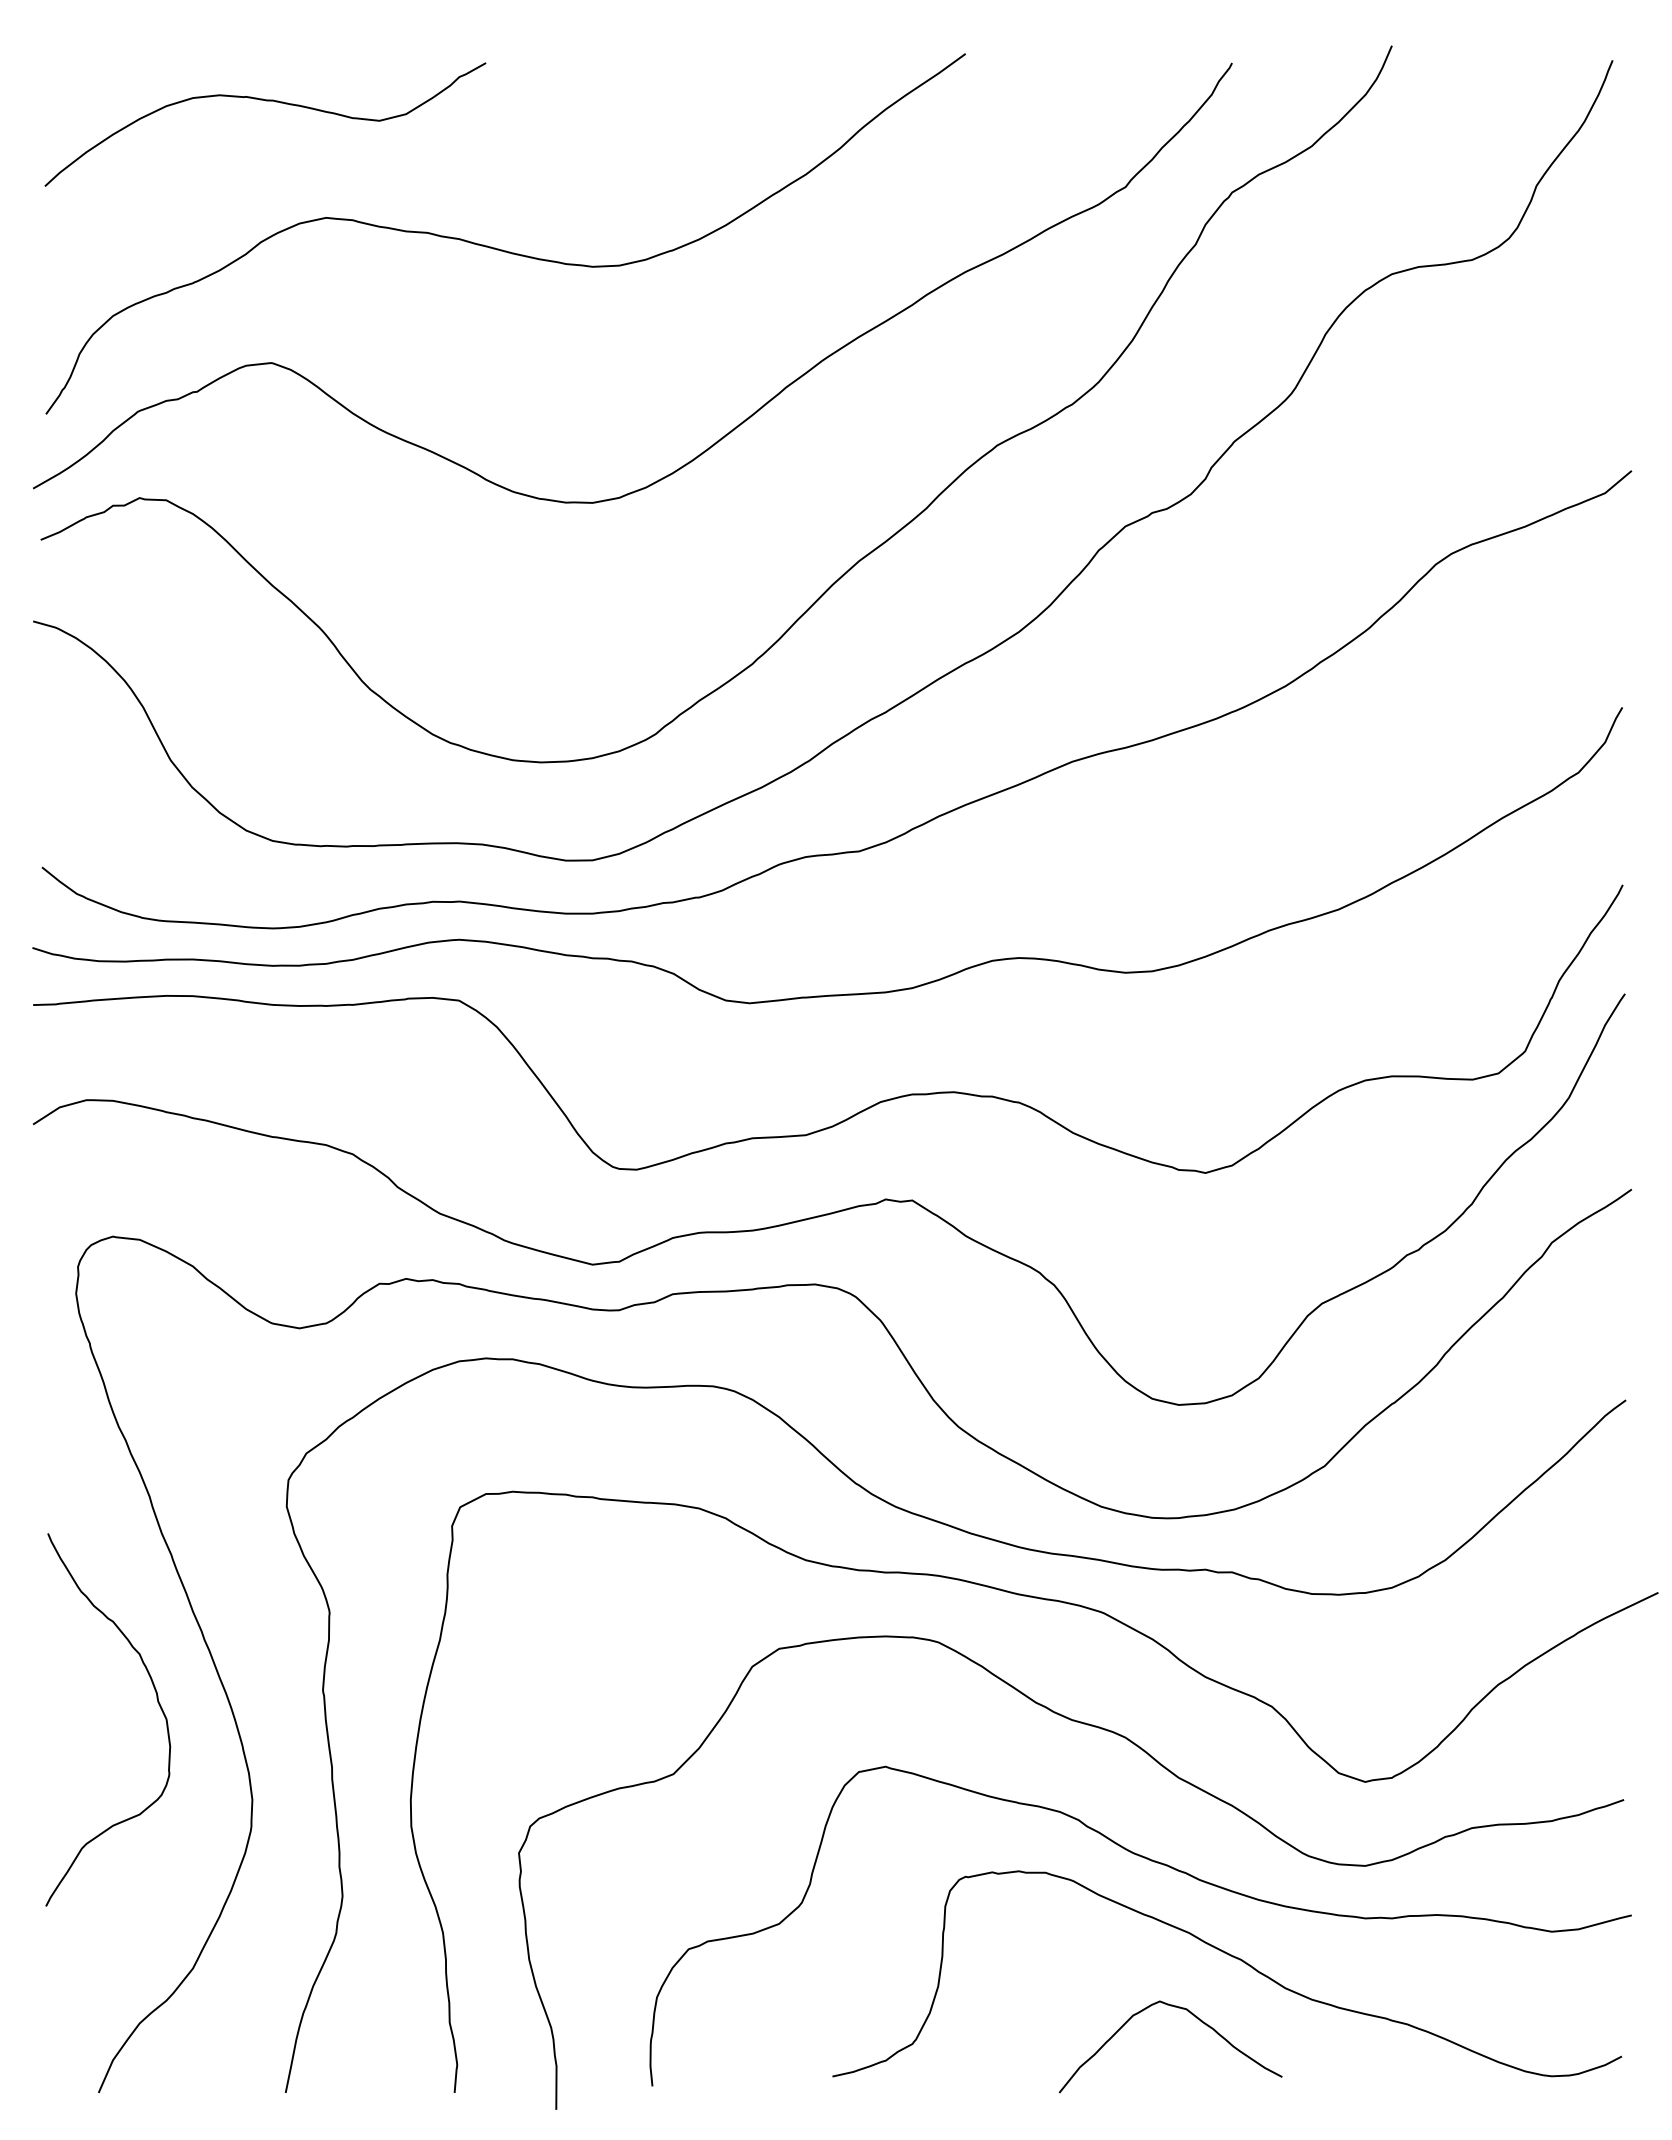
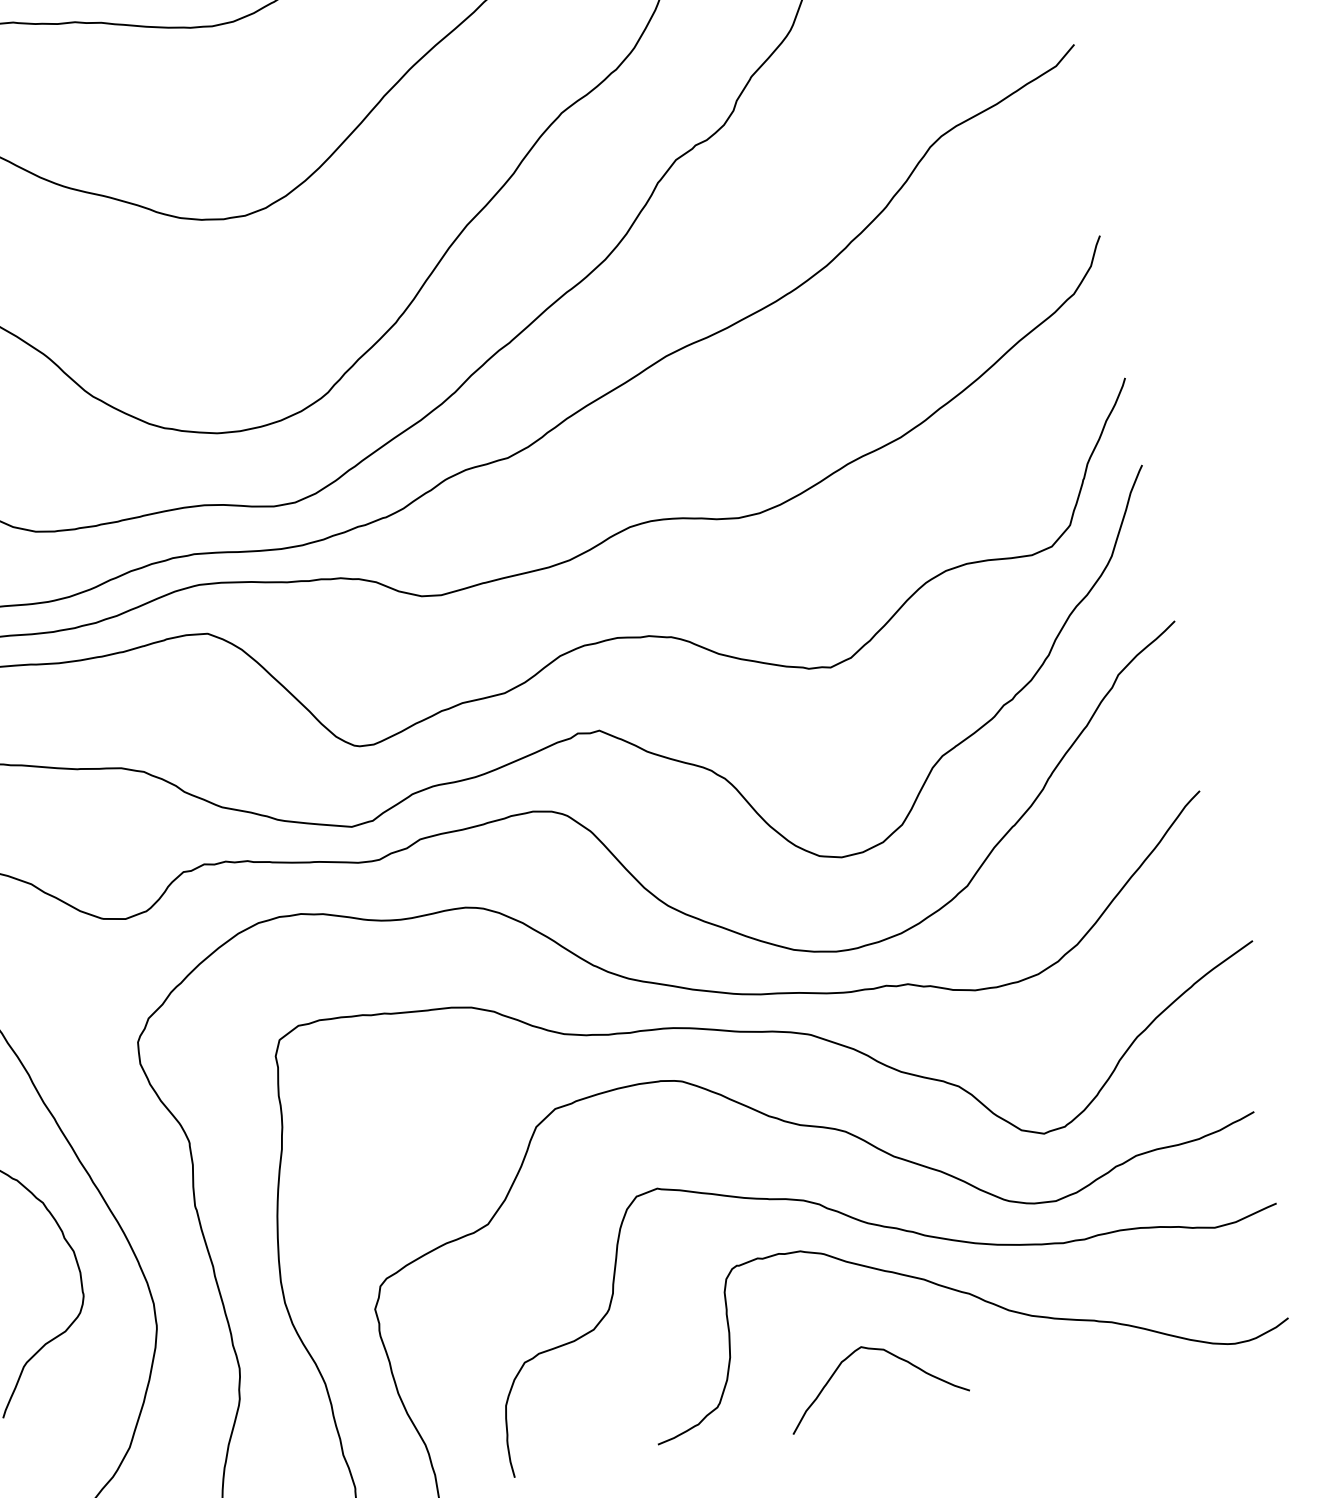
curve: (1192, 2015) -> (889, 1353), moved

